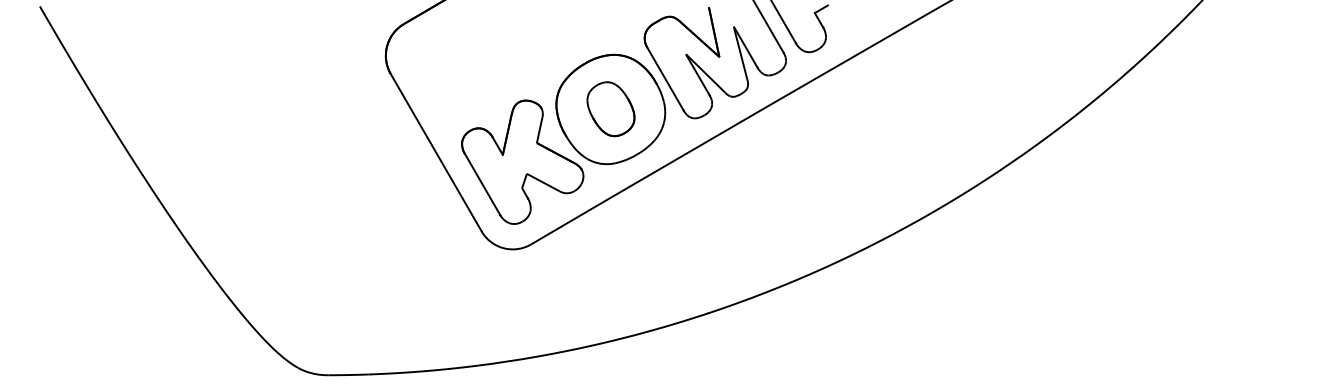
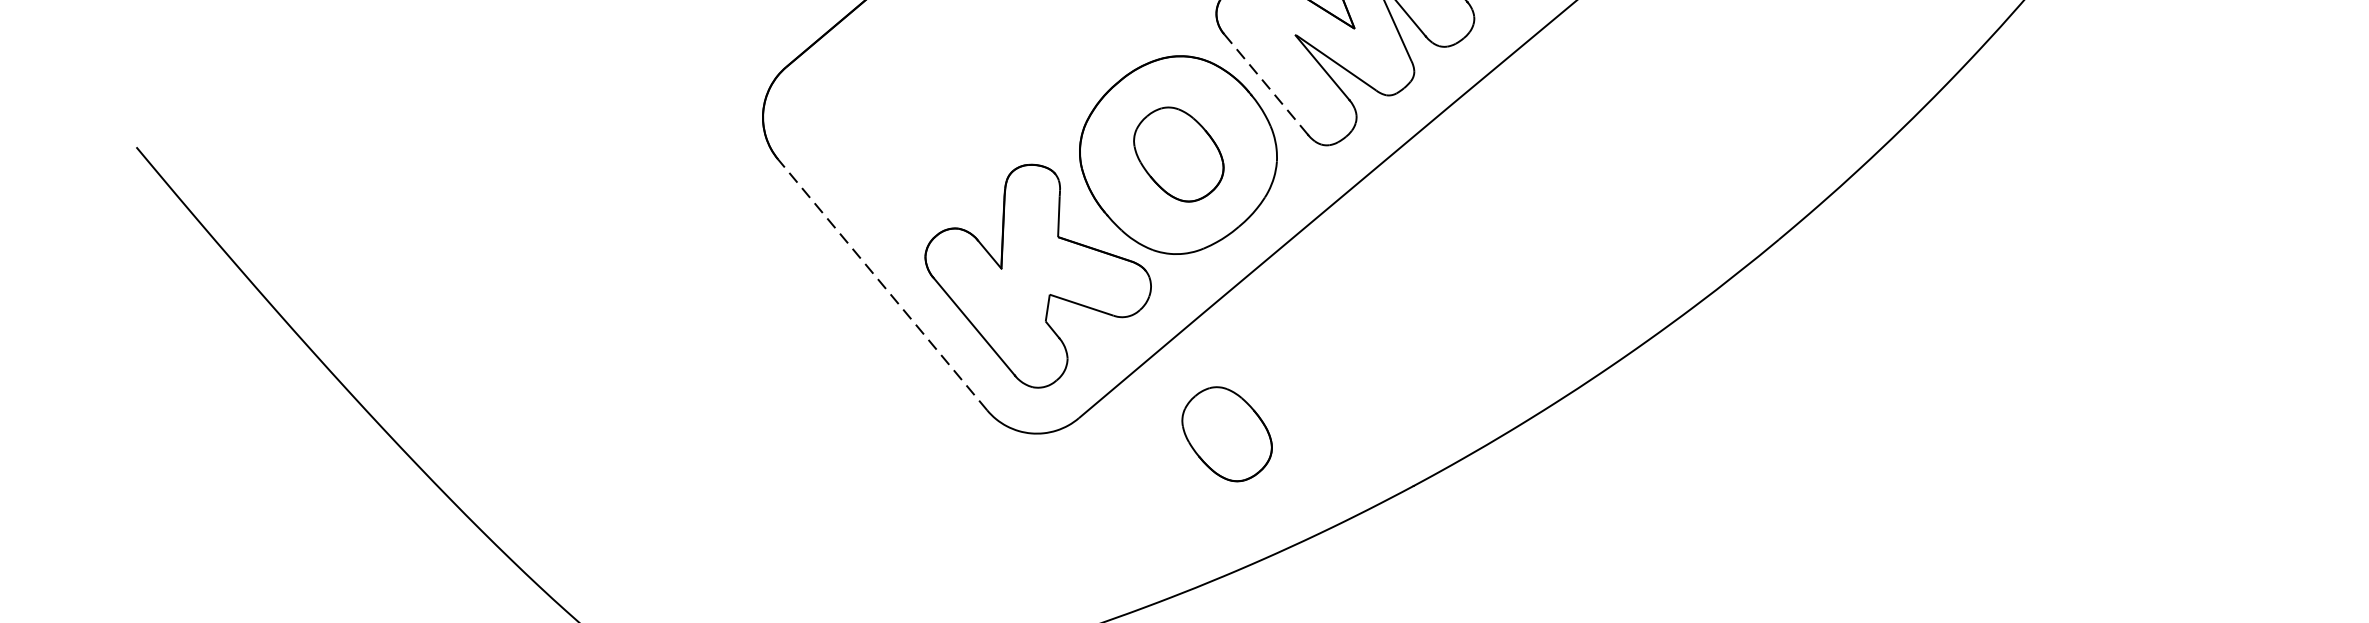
line: (665, 78) -> (1265, 83), solid -> dashed
line: (436, 152) -> (883, 284), solid -> dashed
part: (610, 267) -> (1226, 434), added

